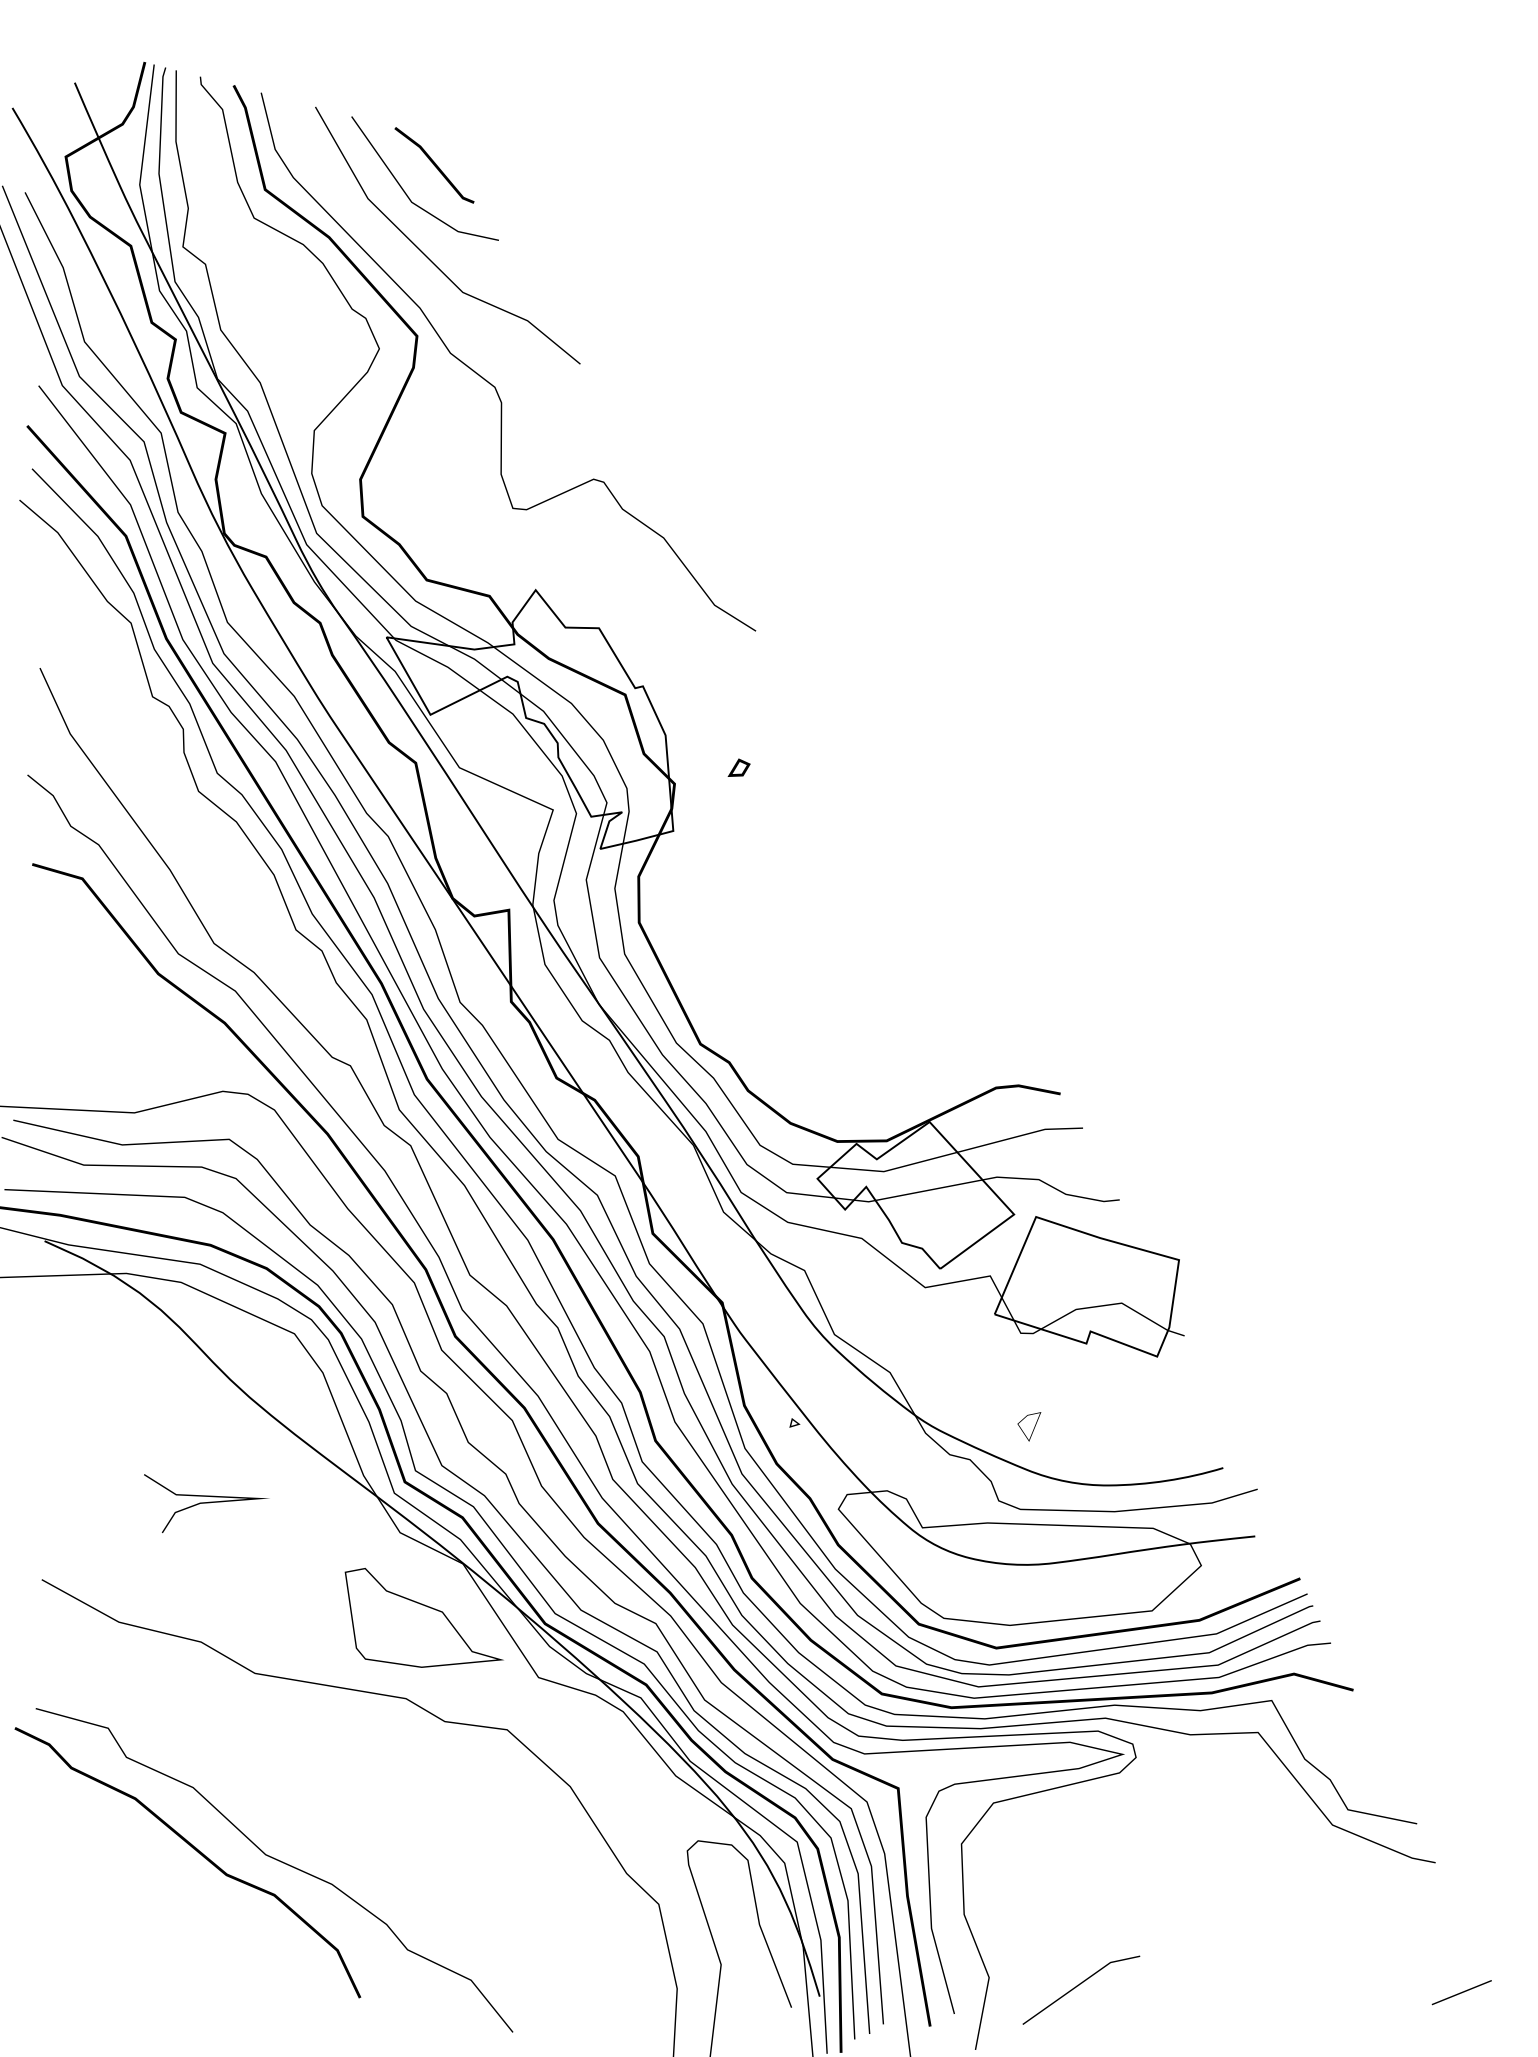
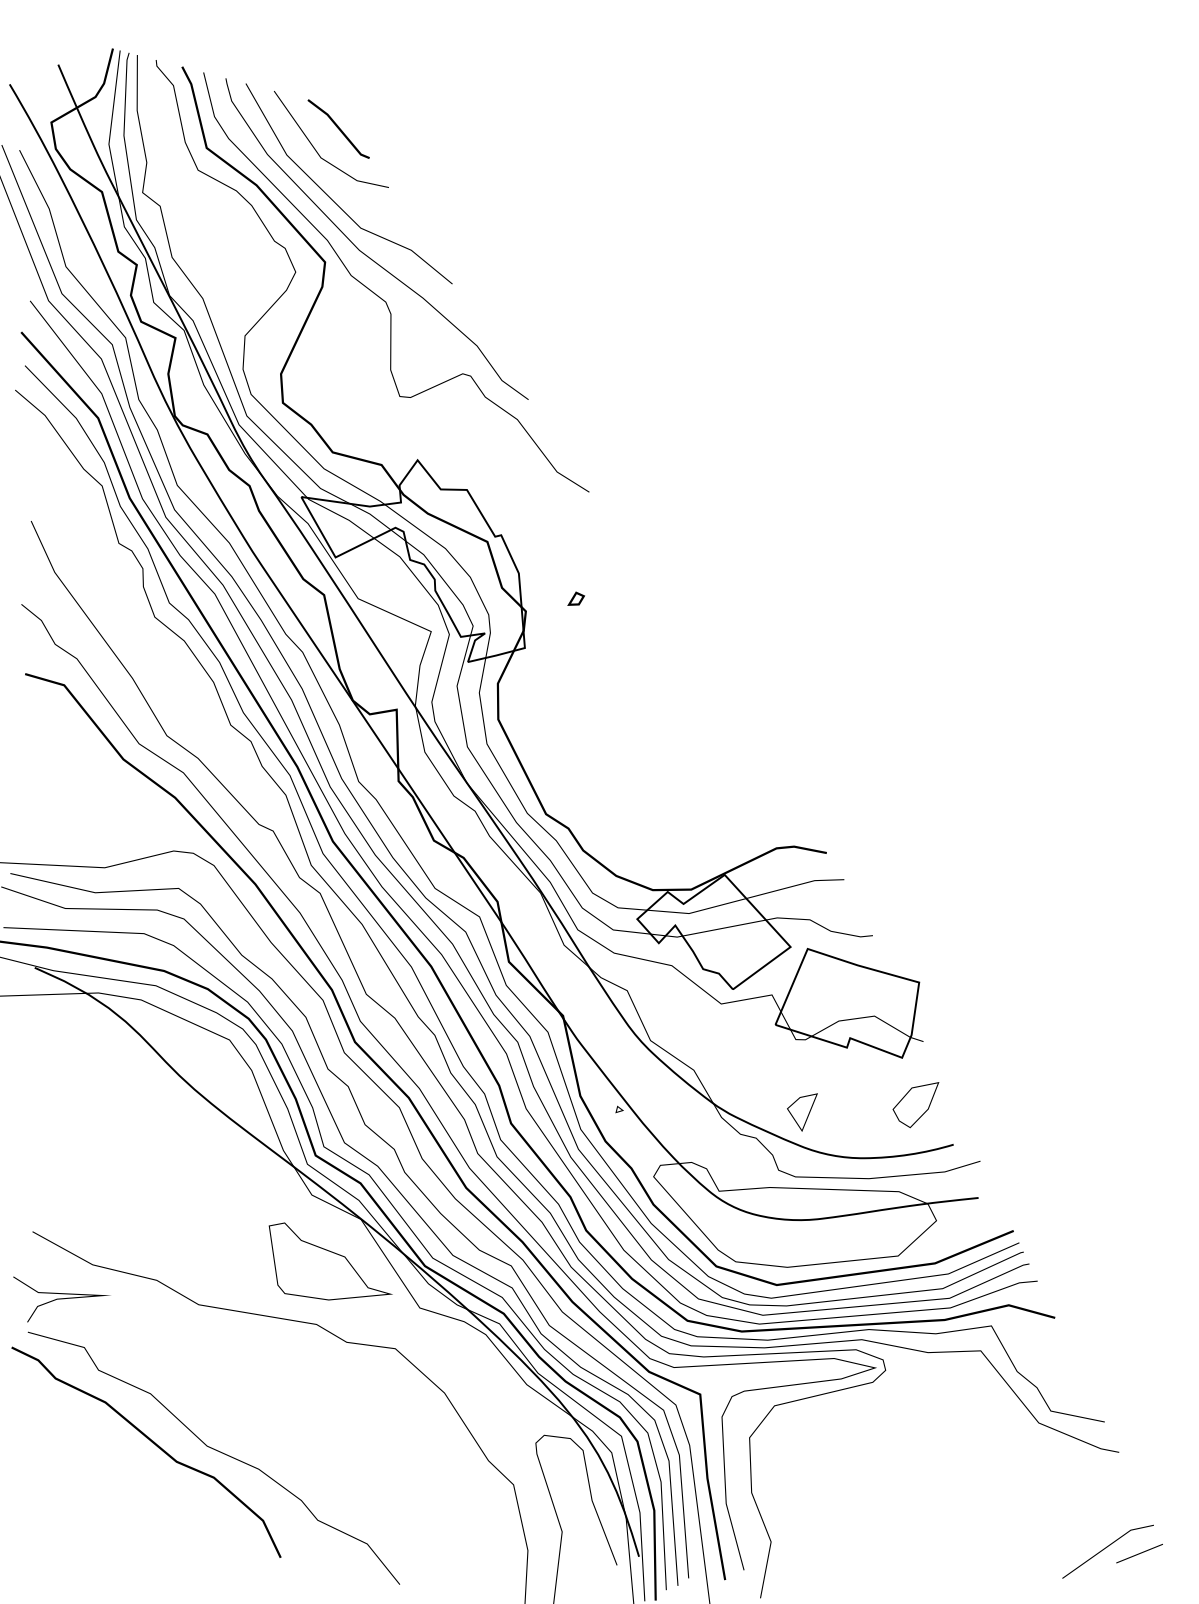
curve: (467, 324) -> (364, 253), added
part: (1174, 1416) -> (915, 1104), added
part: (1029, 1426) -> (802, 1112), size x1.67
curve: (206, 1503) -> (61, 1299), moved
line: (1079, 1985) -> (1106, 1548), moved

